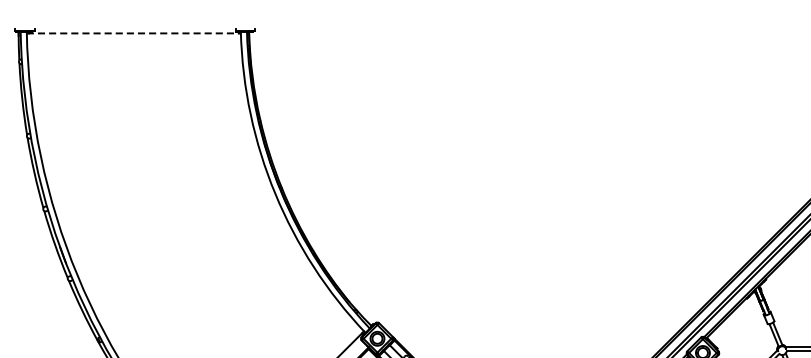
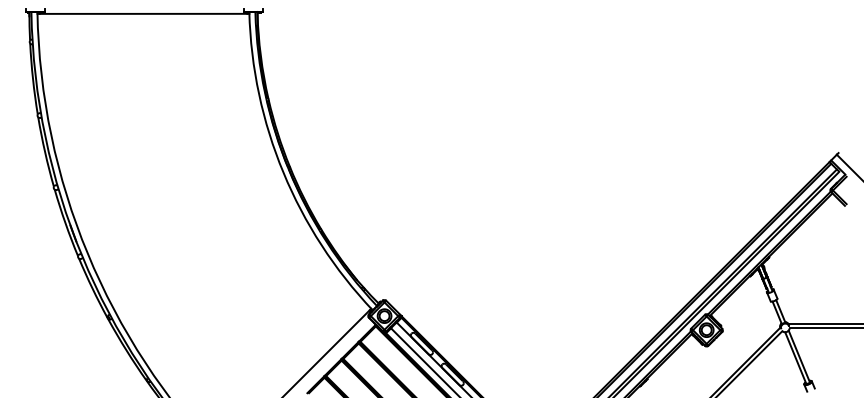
line: (133, 33) -> (143, 13), dashed -> solid

